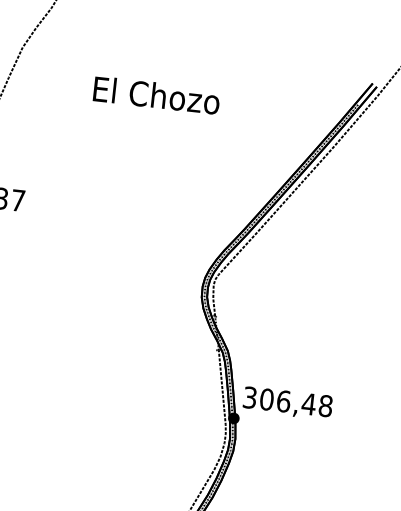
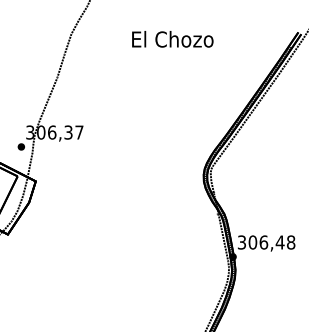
text: (156, 95) -> (172, 39), moved

